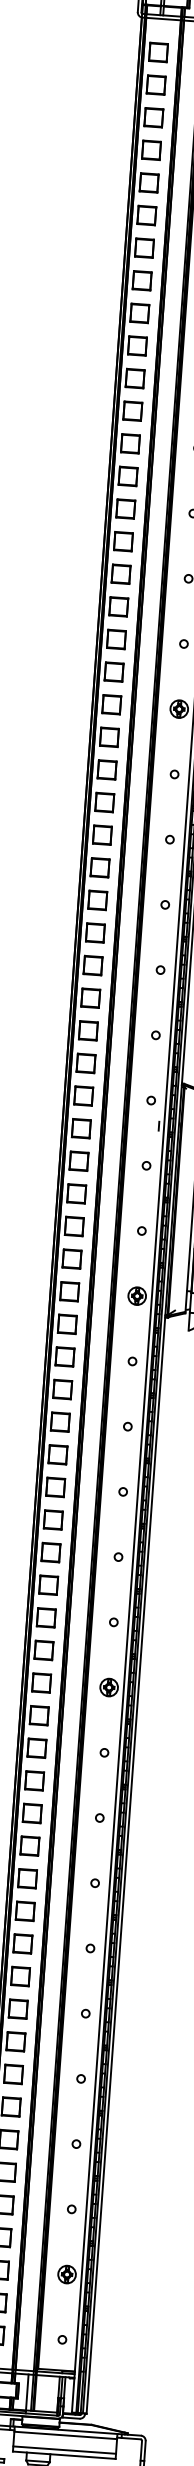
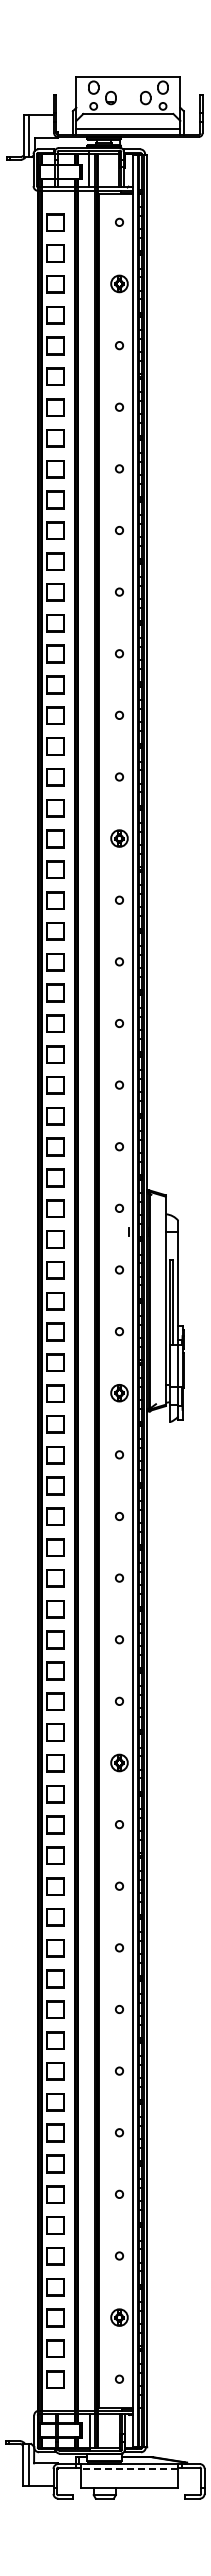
line: (66, 2435) -> (129, 2468), solid -> dashed
line: (64, 2449) -> (128, 2482), removed

